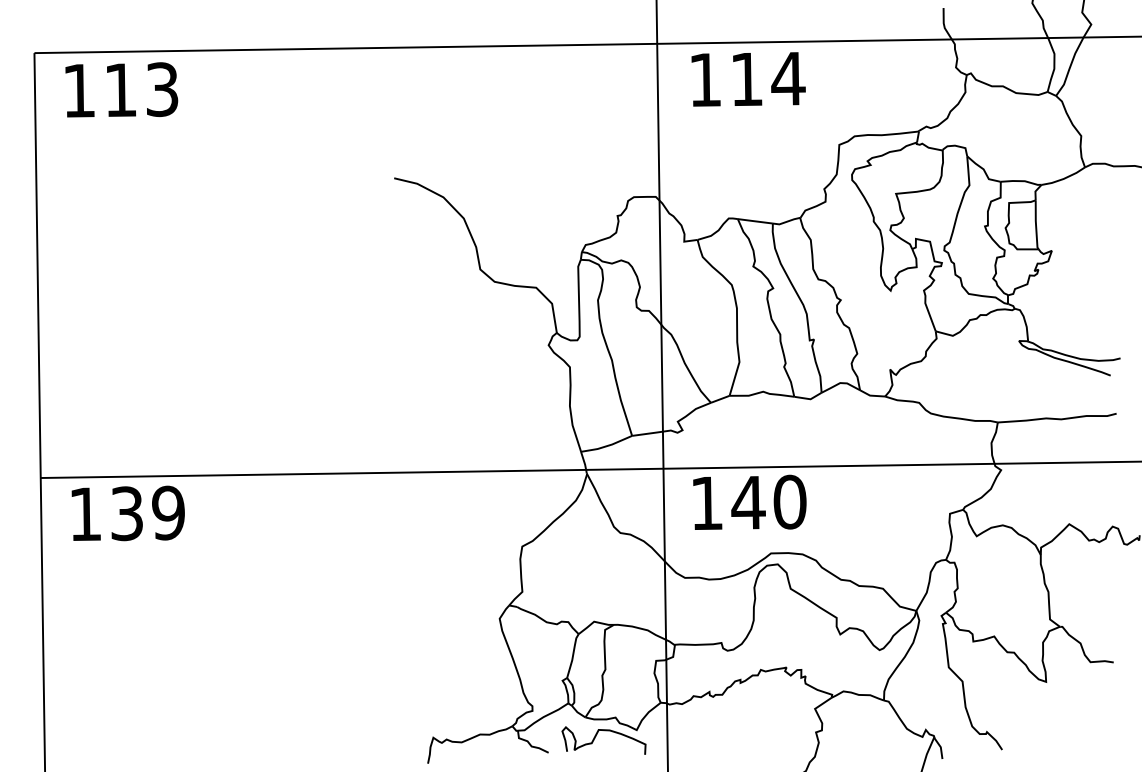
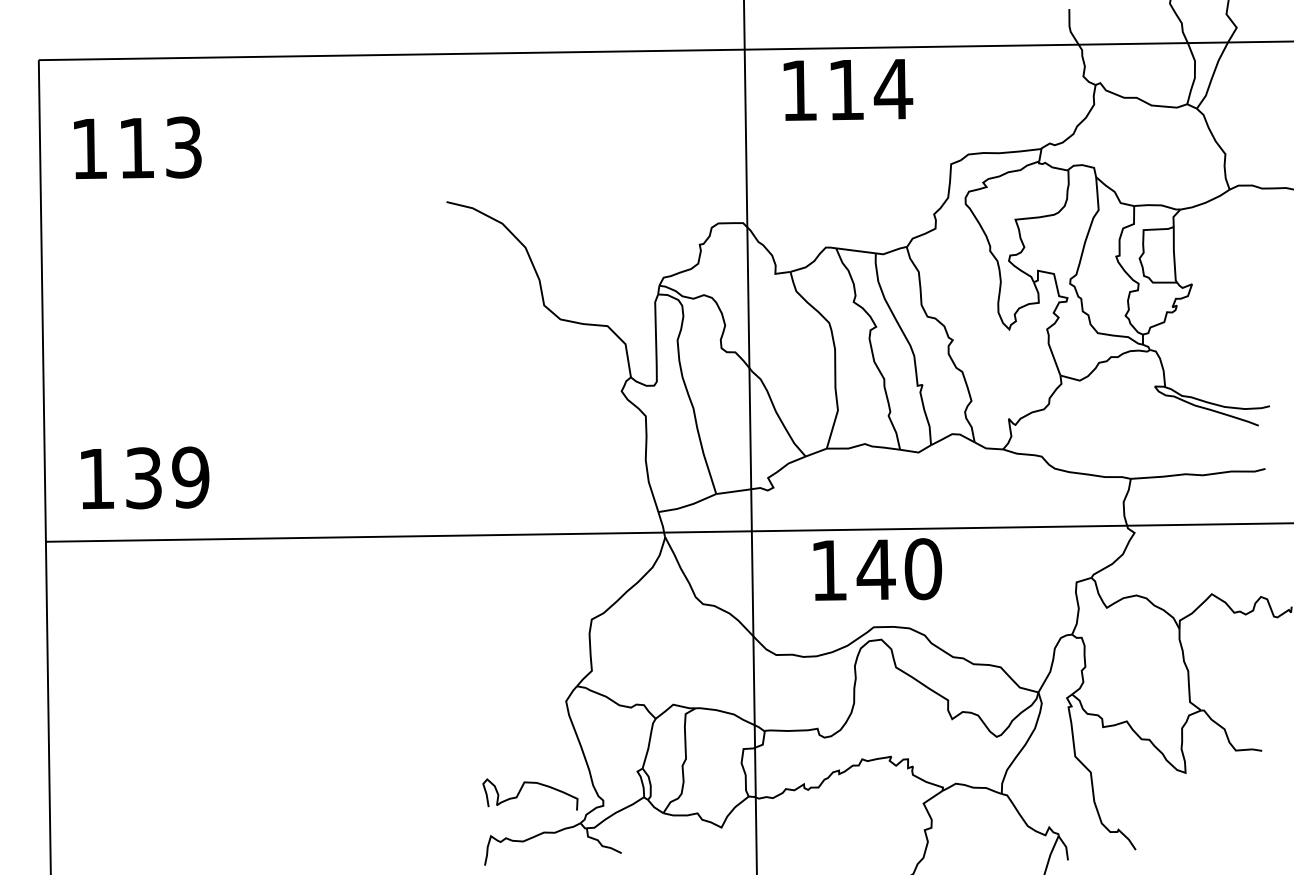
text: (121, 89) -> (137, 147), moved
text: (749, 502) -> (877, 569), moved
text: (128, 513) -> (145, 477), moved
curve: (596, 737) -> (521, 790), moved

